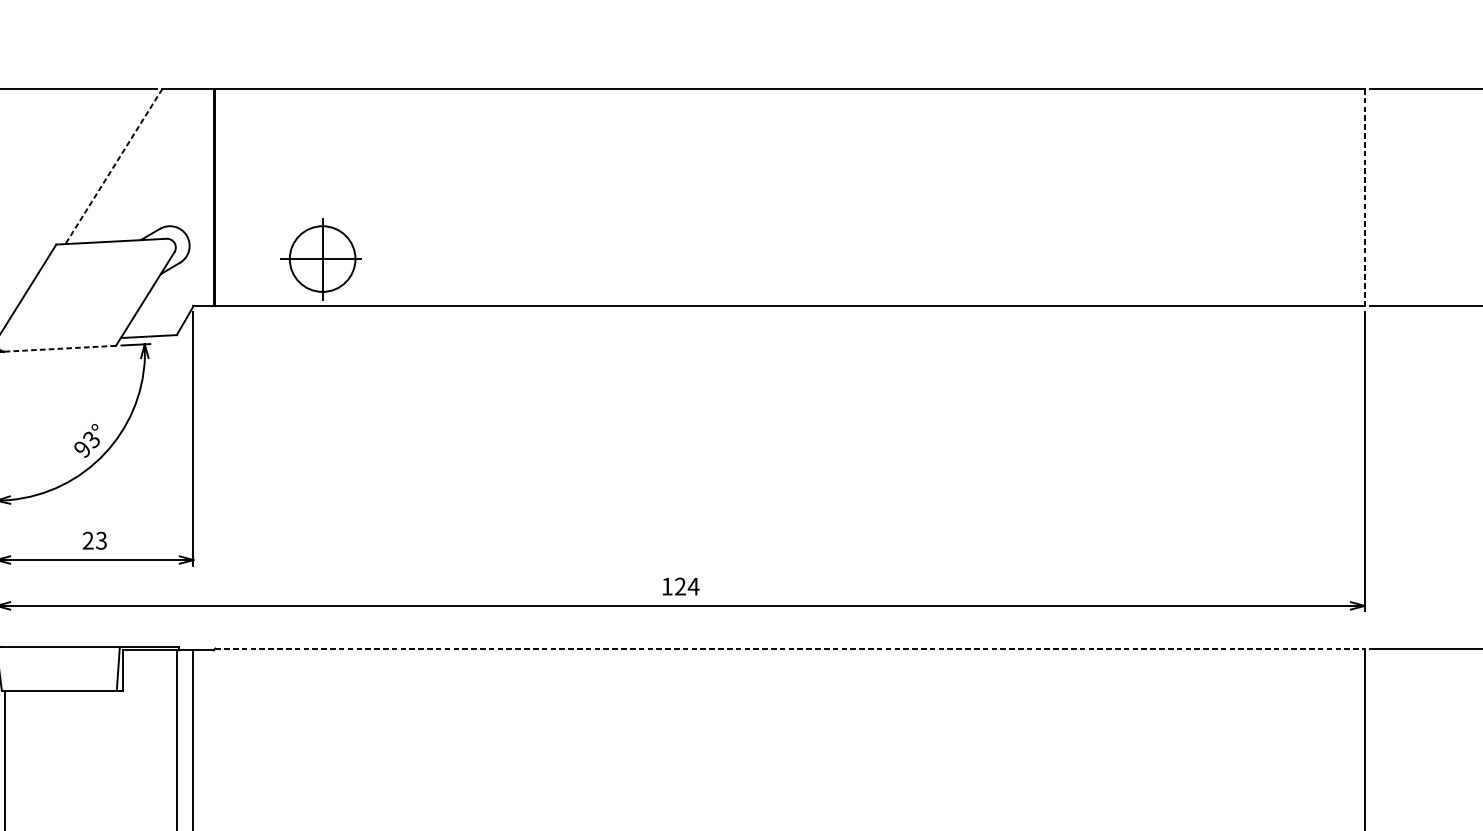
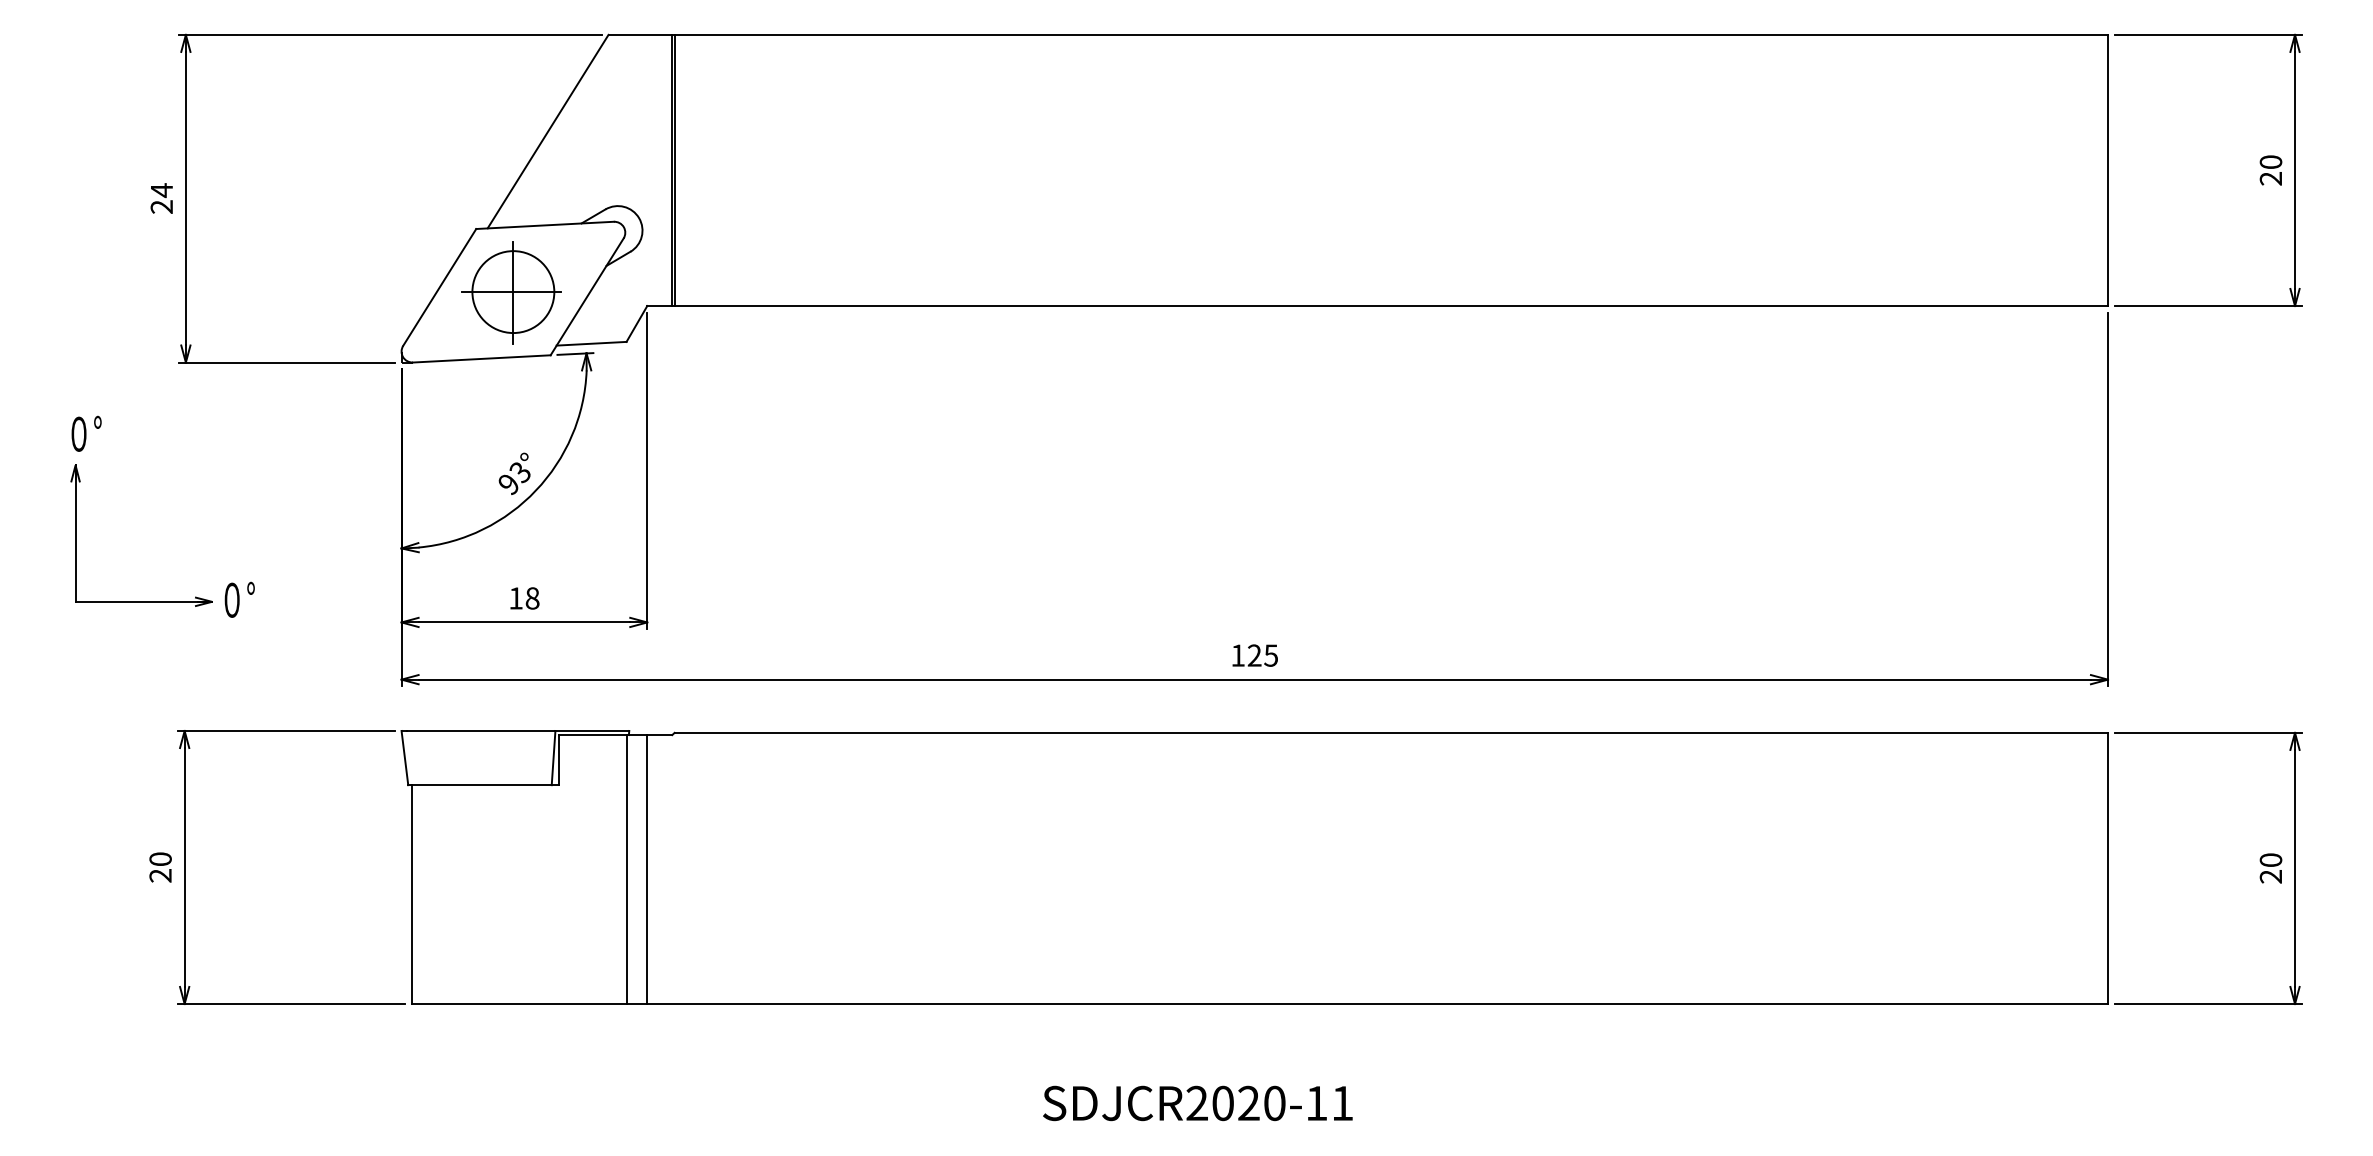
line: (113, 167) -> (547, 132), dashed -> solid
line: (1365, 197) -> (2108, 170), dashed -> solid
part: (321, 259) -> (511, 292), moved
line: (60, 348) -> (481, 358), dashed -> solid
text: (95, 540) -> (524, 598), 23 -> 18
text: (693, 586) -> (1270, 655), 124 -> 125
line: (790, 648) -> (1391, 732), dashed -> solid

